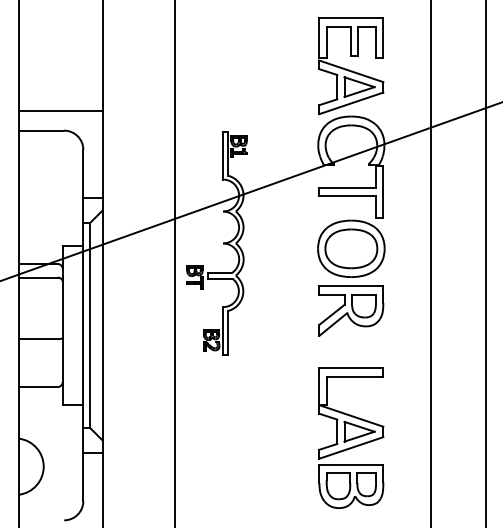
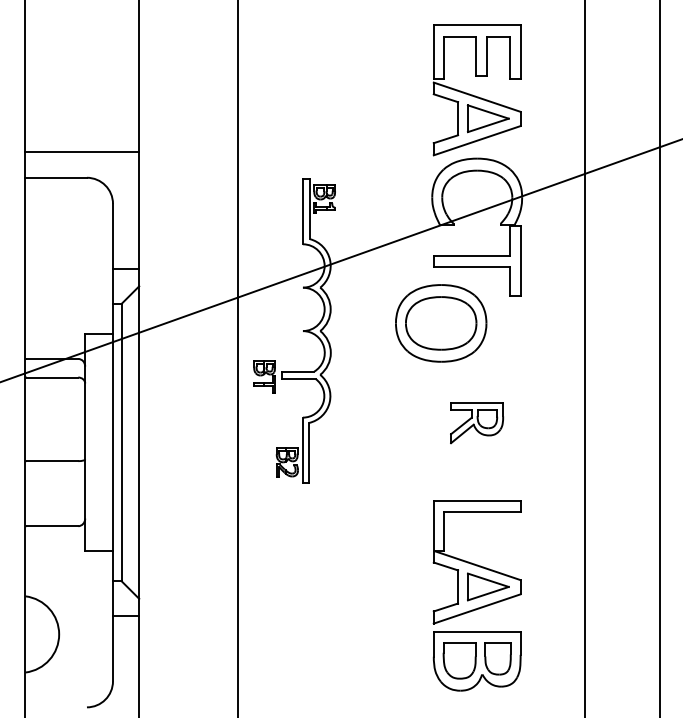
part: (351, 248) -> (441, 323), moved
part: (350, 310) -> (476, 422), size x0.6

